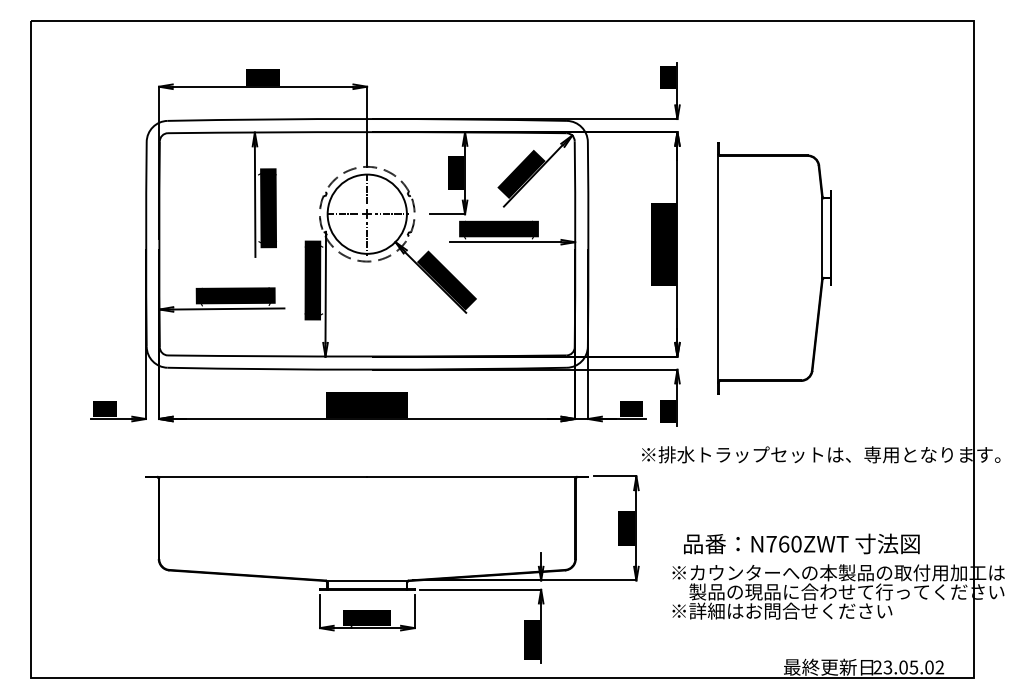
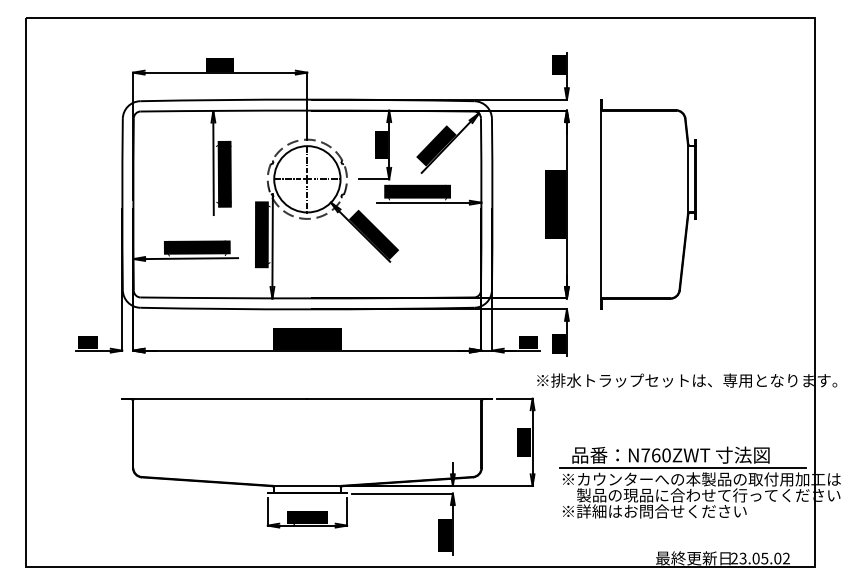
part: (774, 268) -> (648, 204), moved
line: (816, 559) -> (683, 468), added

